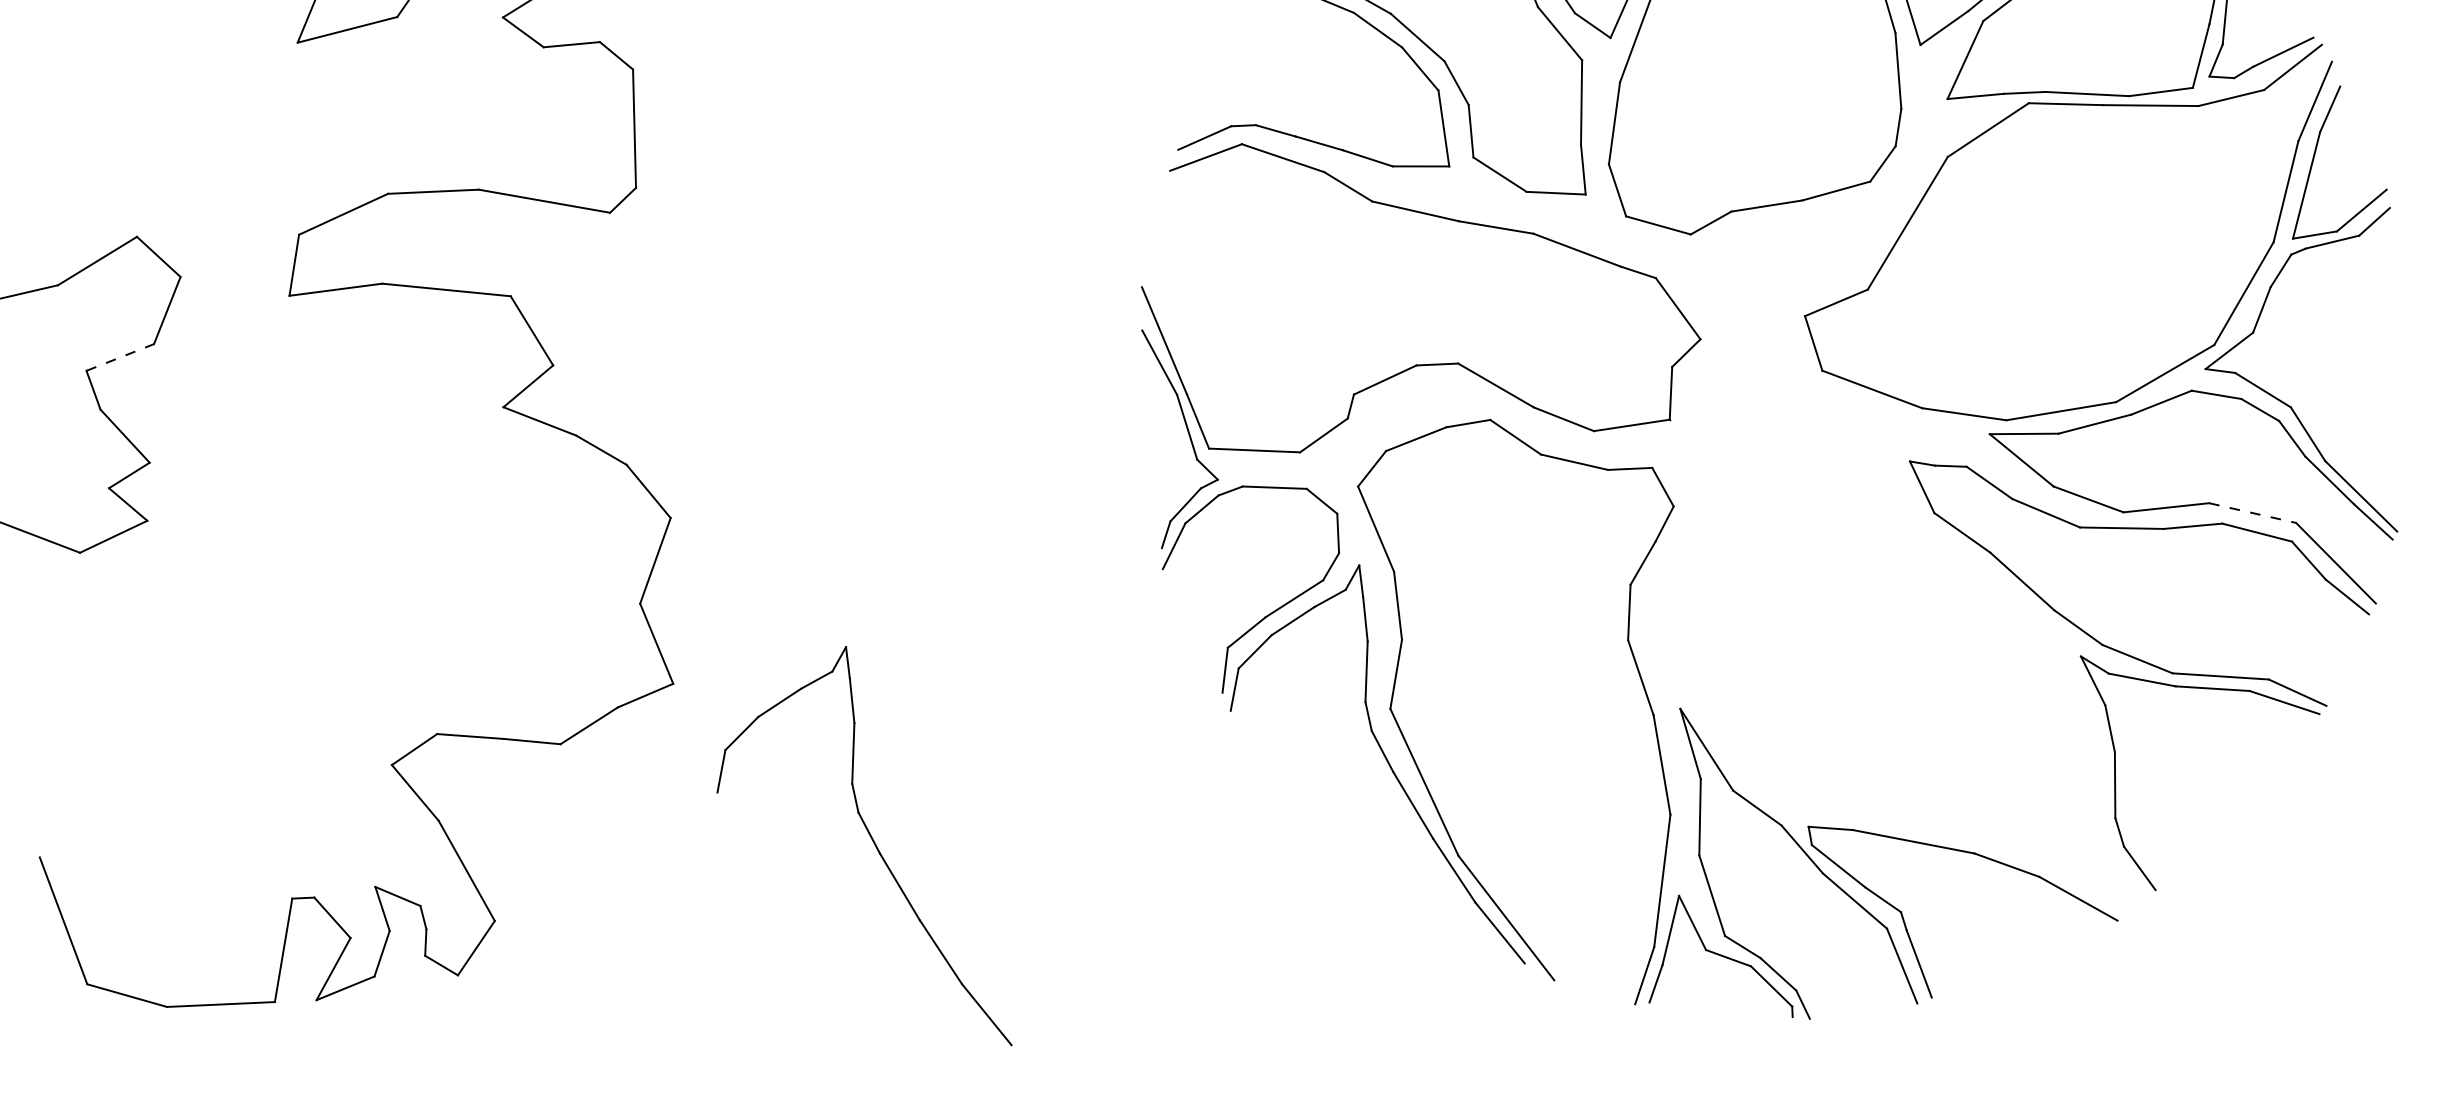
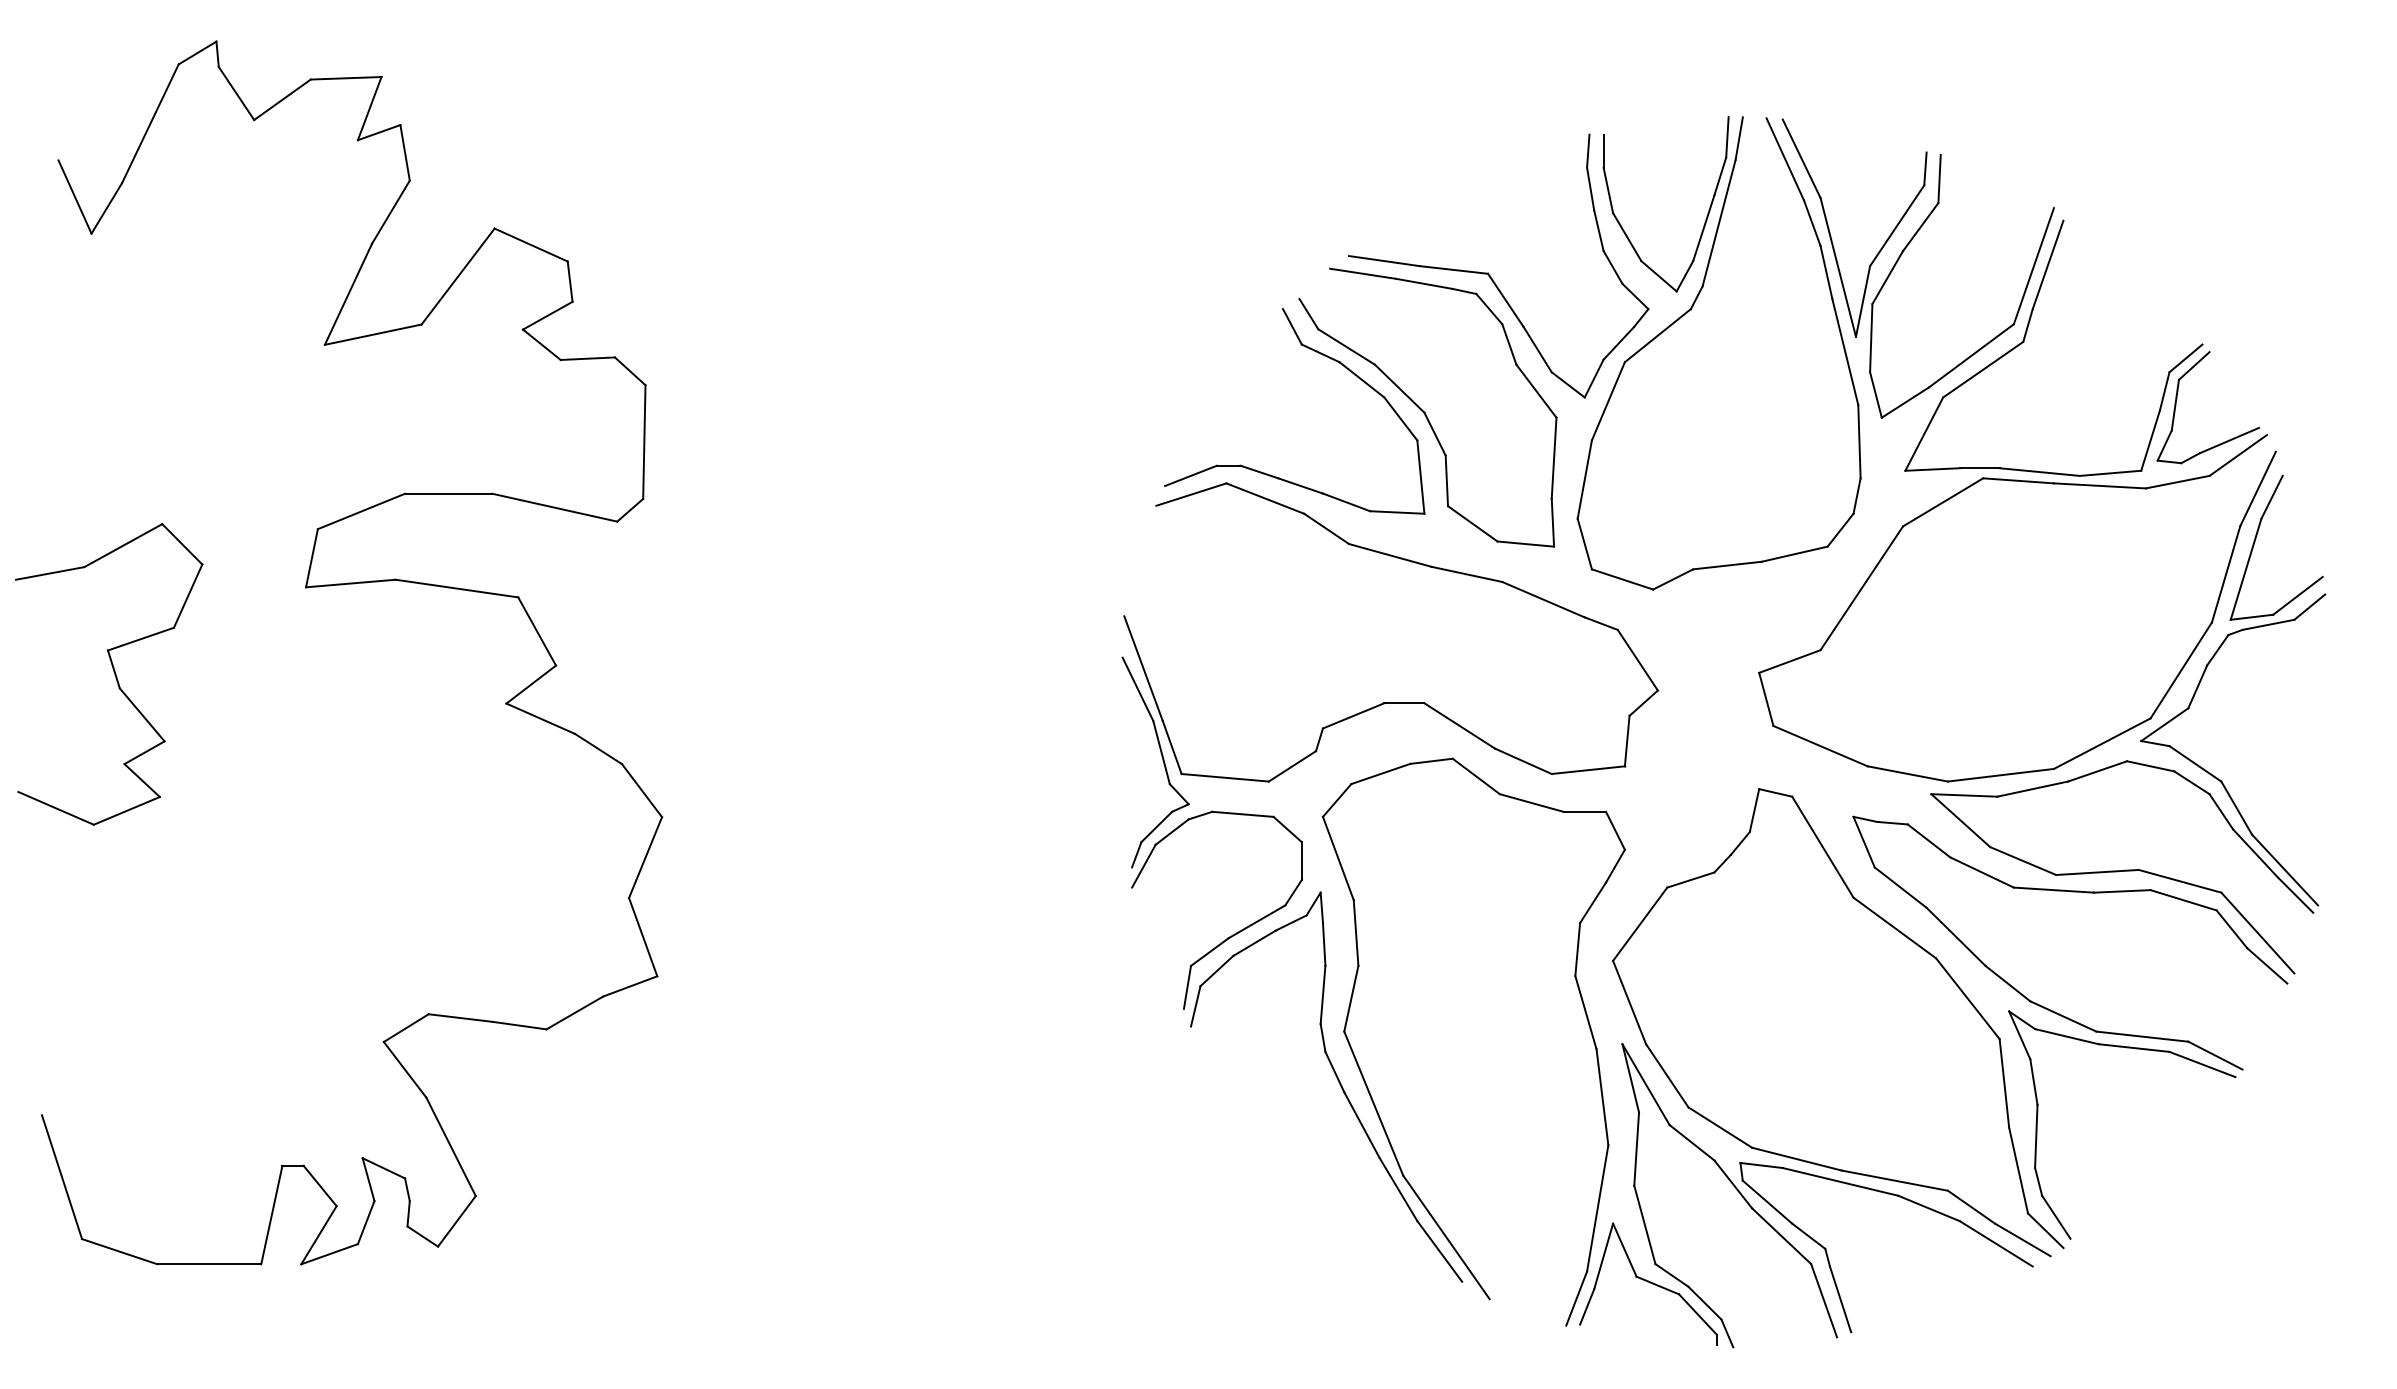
line: (119, 357) -> (140, 639), dashed -> solid
line: (2253, 513) -> (2180, 881), dashed -> solid
part: (1965, 581) -> (1901, 934), added
part: (872, 841) -> (841, 1136), removed

